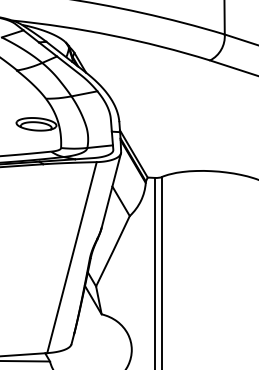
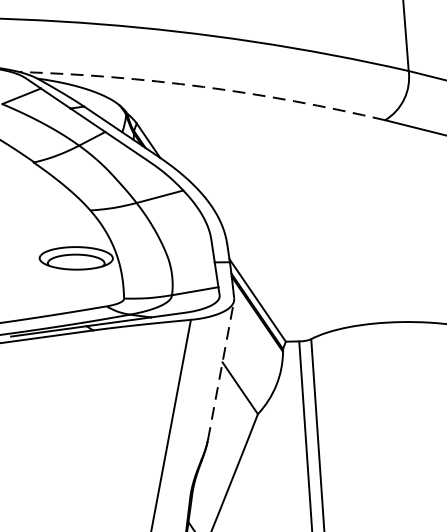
arc: (112, 35) -> (203, 86), solid -> dashed
line: (111, 190) -> (221, 369), solid -> dashed

